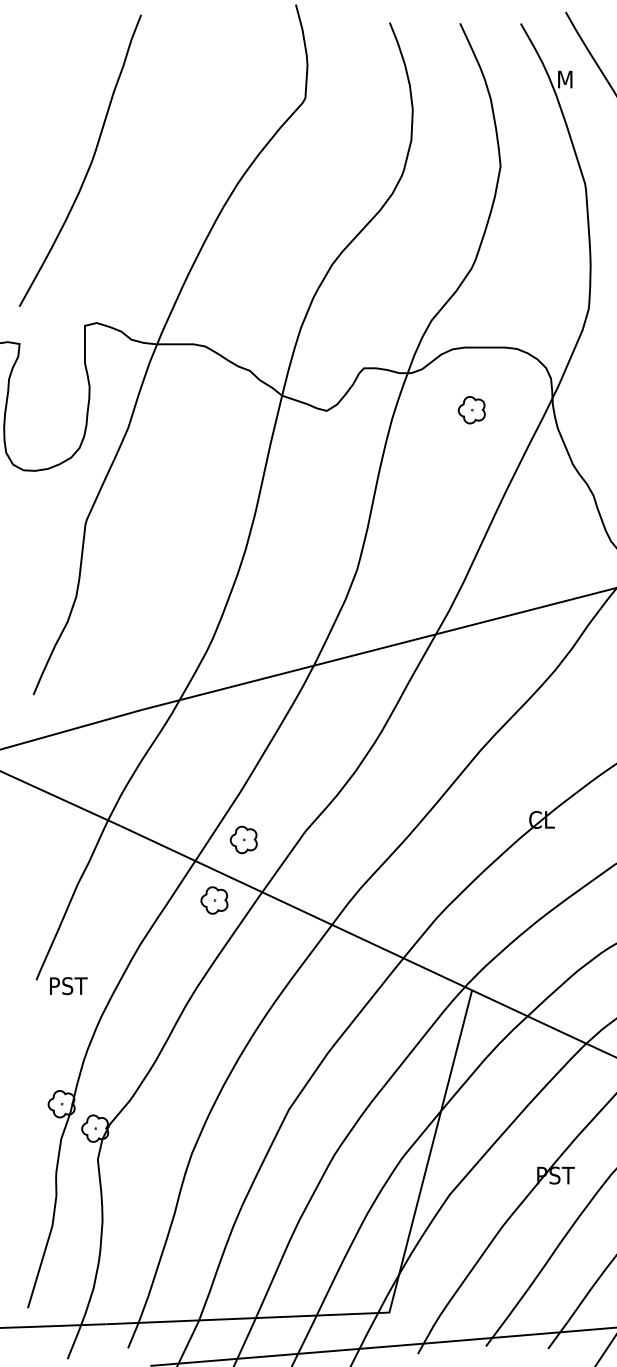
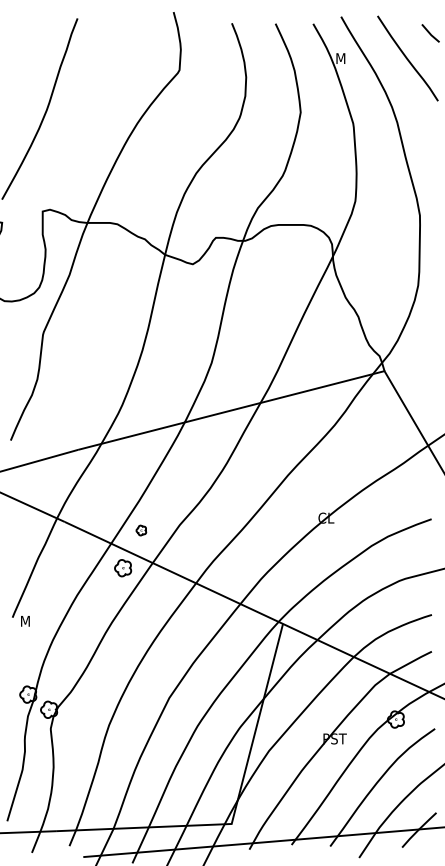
part: (471, 409) -> (282, 263), removed
part: (244, 839) -> (141, 530), size x0.6
text: (70, 984) -> (33, 620), PST -> M

